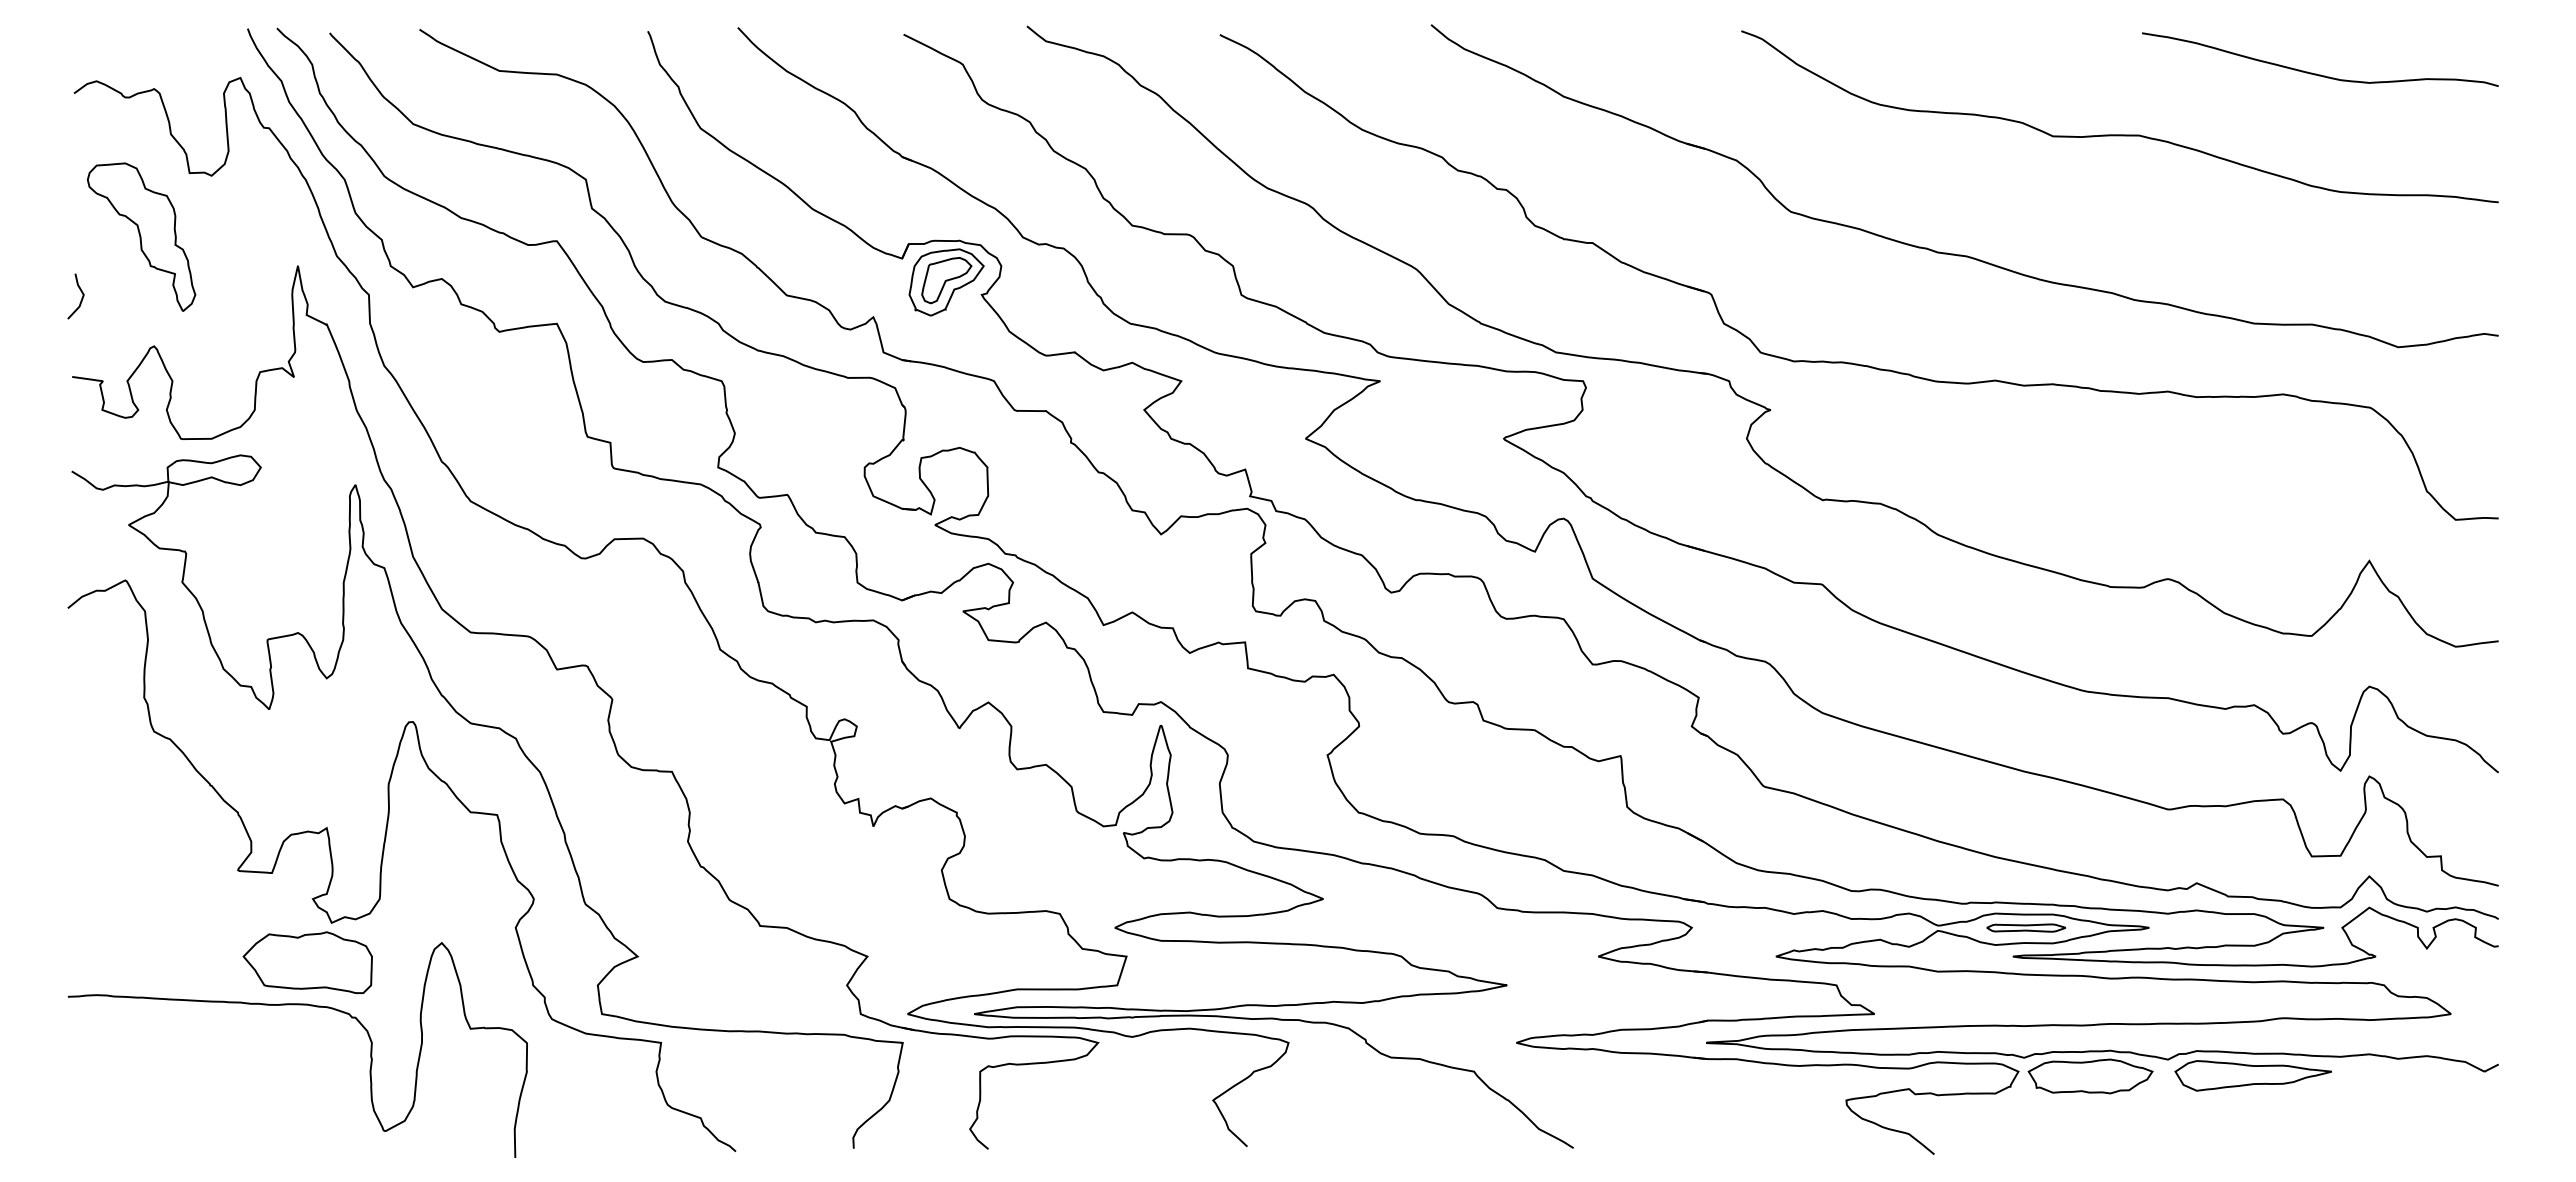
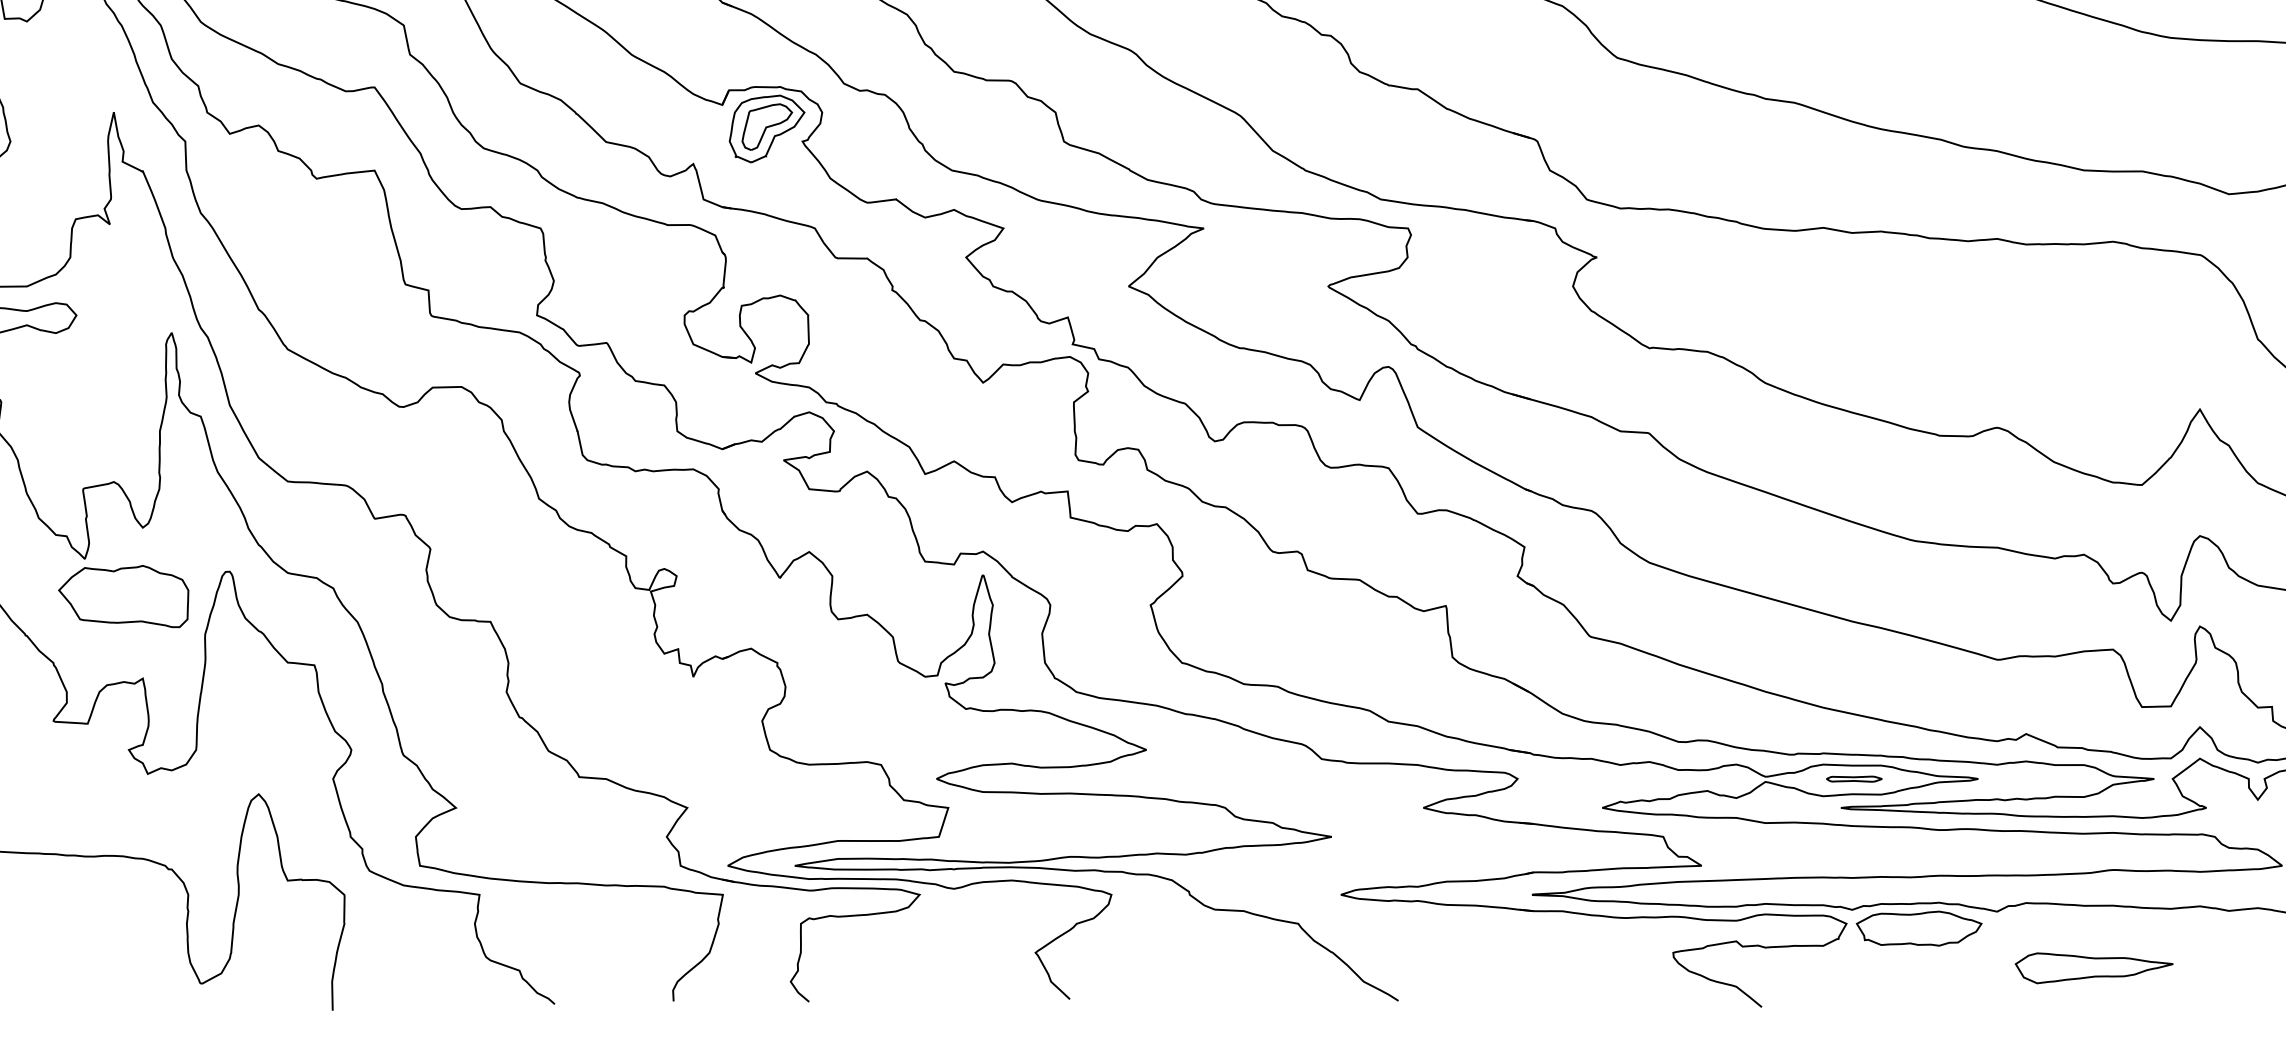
part: (2025, 927) -> (1853, 778), size x0.7
part: (307, 962) -> (123, 596), moved
part: (2252, 1075) -> (2093, 967), moved

